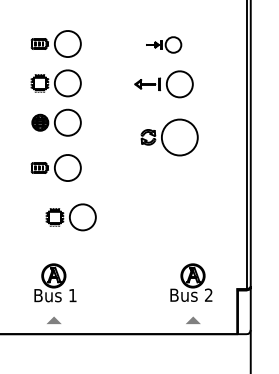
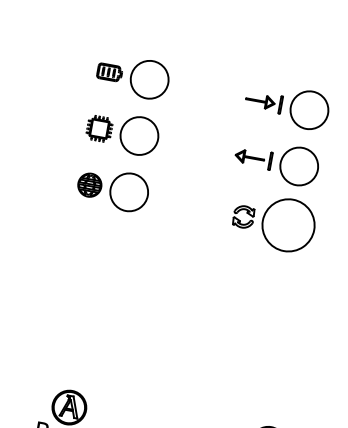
part: (163, 44) -> (286, 105), size x1.67
part: (169, 137) -> (273, 222), moved
part: (55, 167) -> (99, 253), removed
part: (70, 217) -> (108, 328), removed

